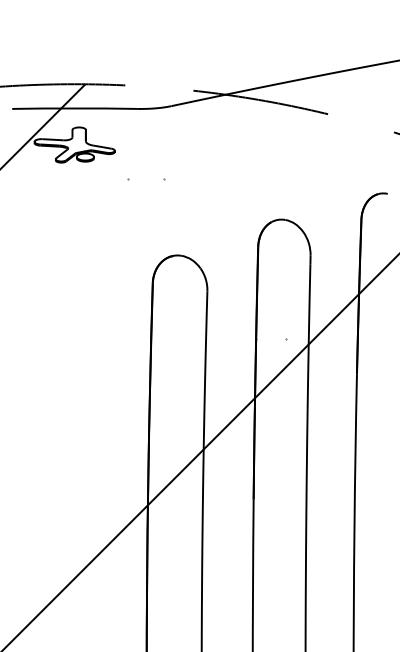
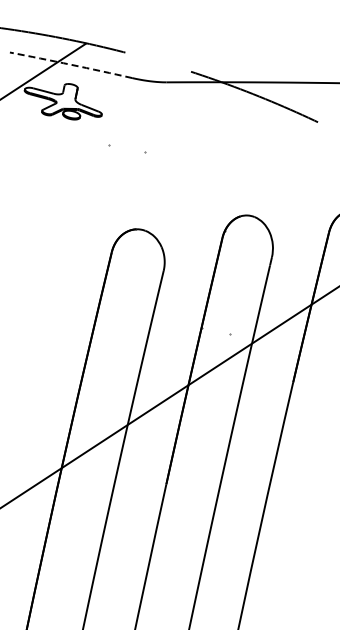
arc: (74, 108) -> (70, 64), solid -> dashed

